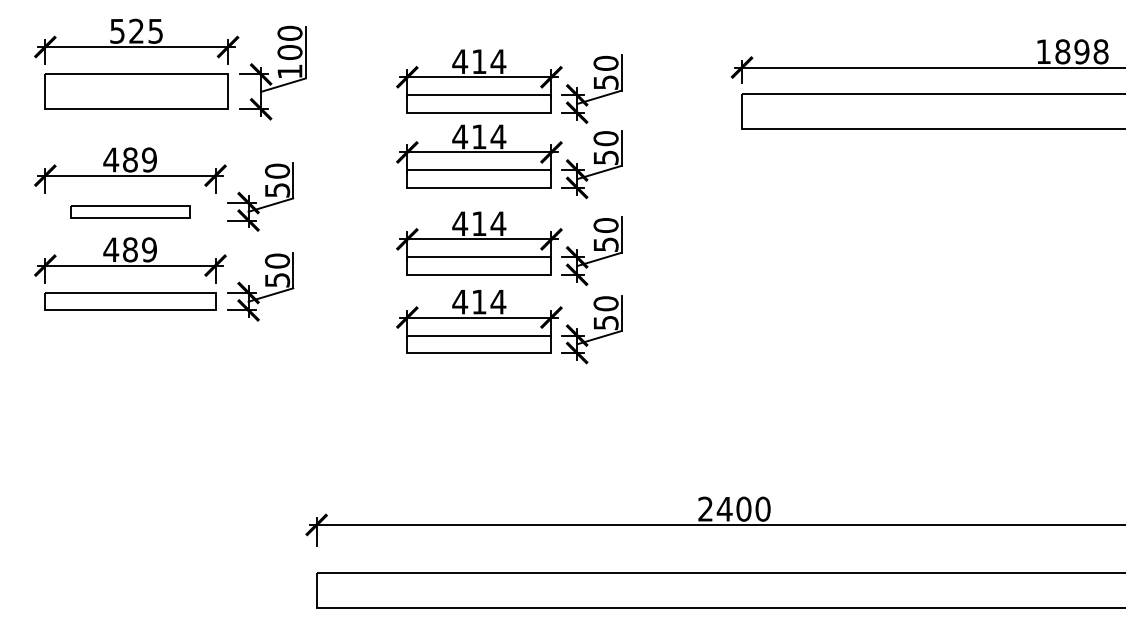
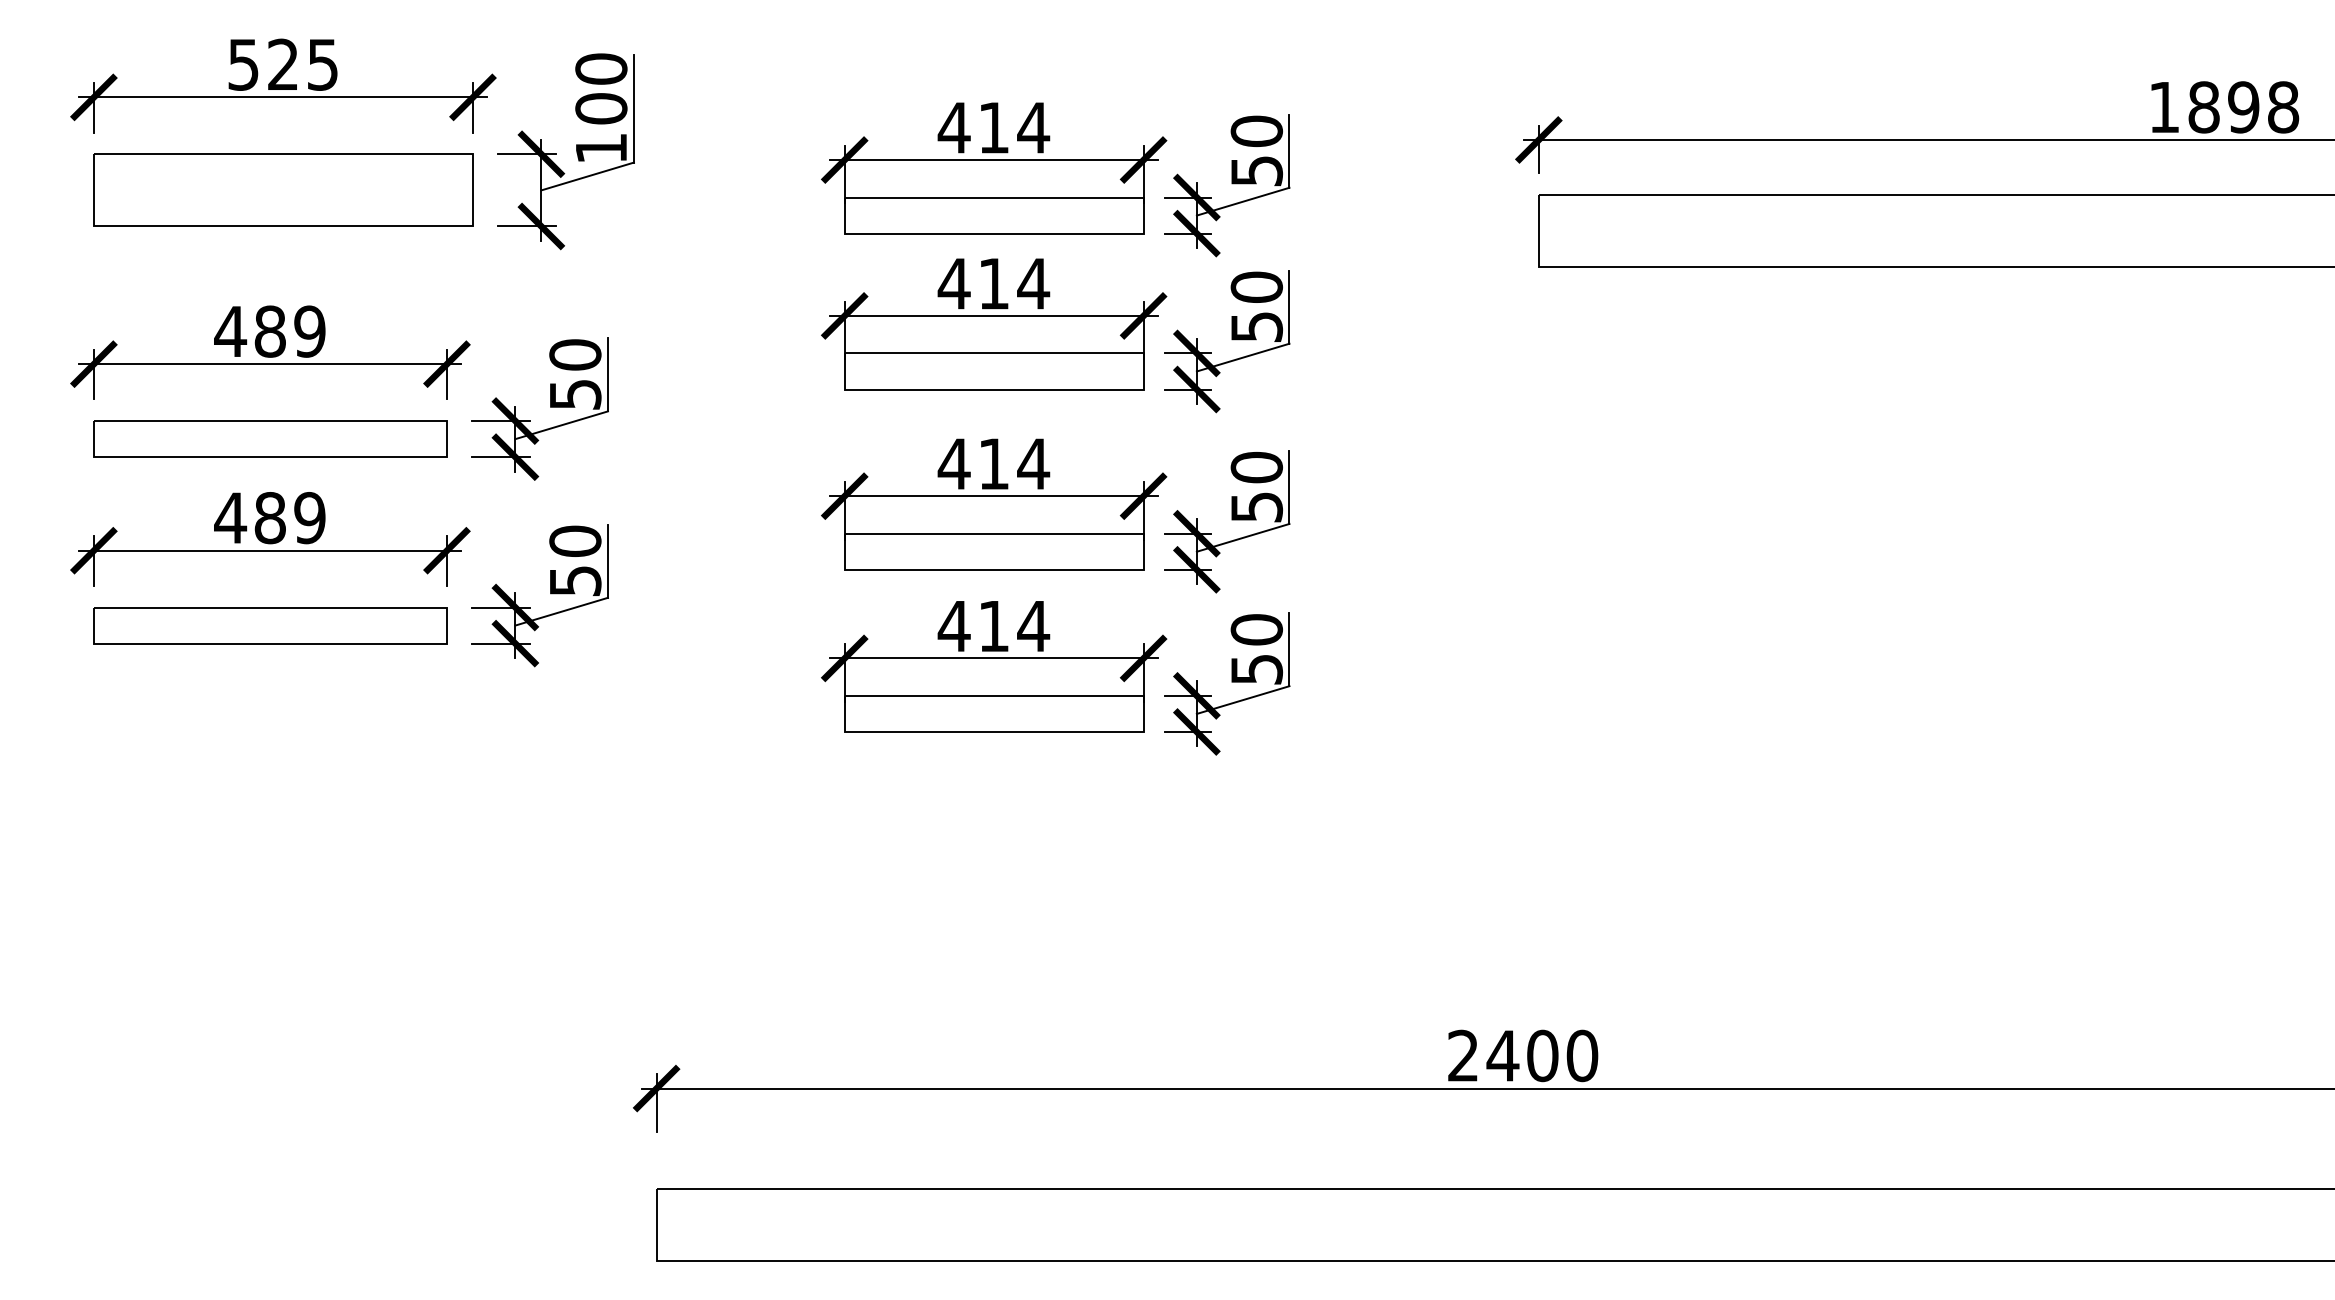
part: (130, 211) -> (270, 438), size x1.43

